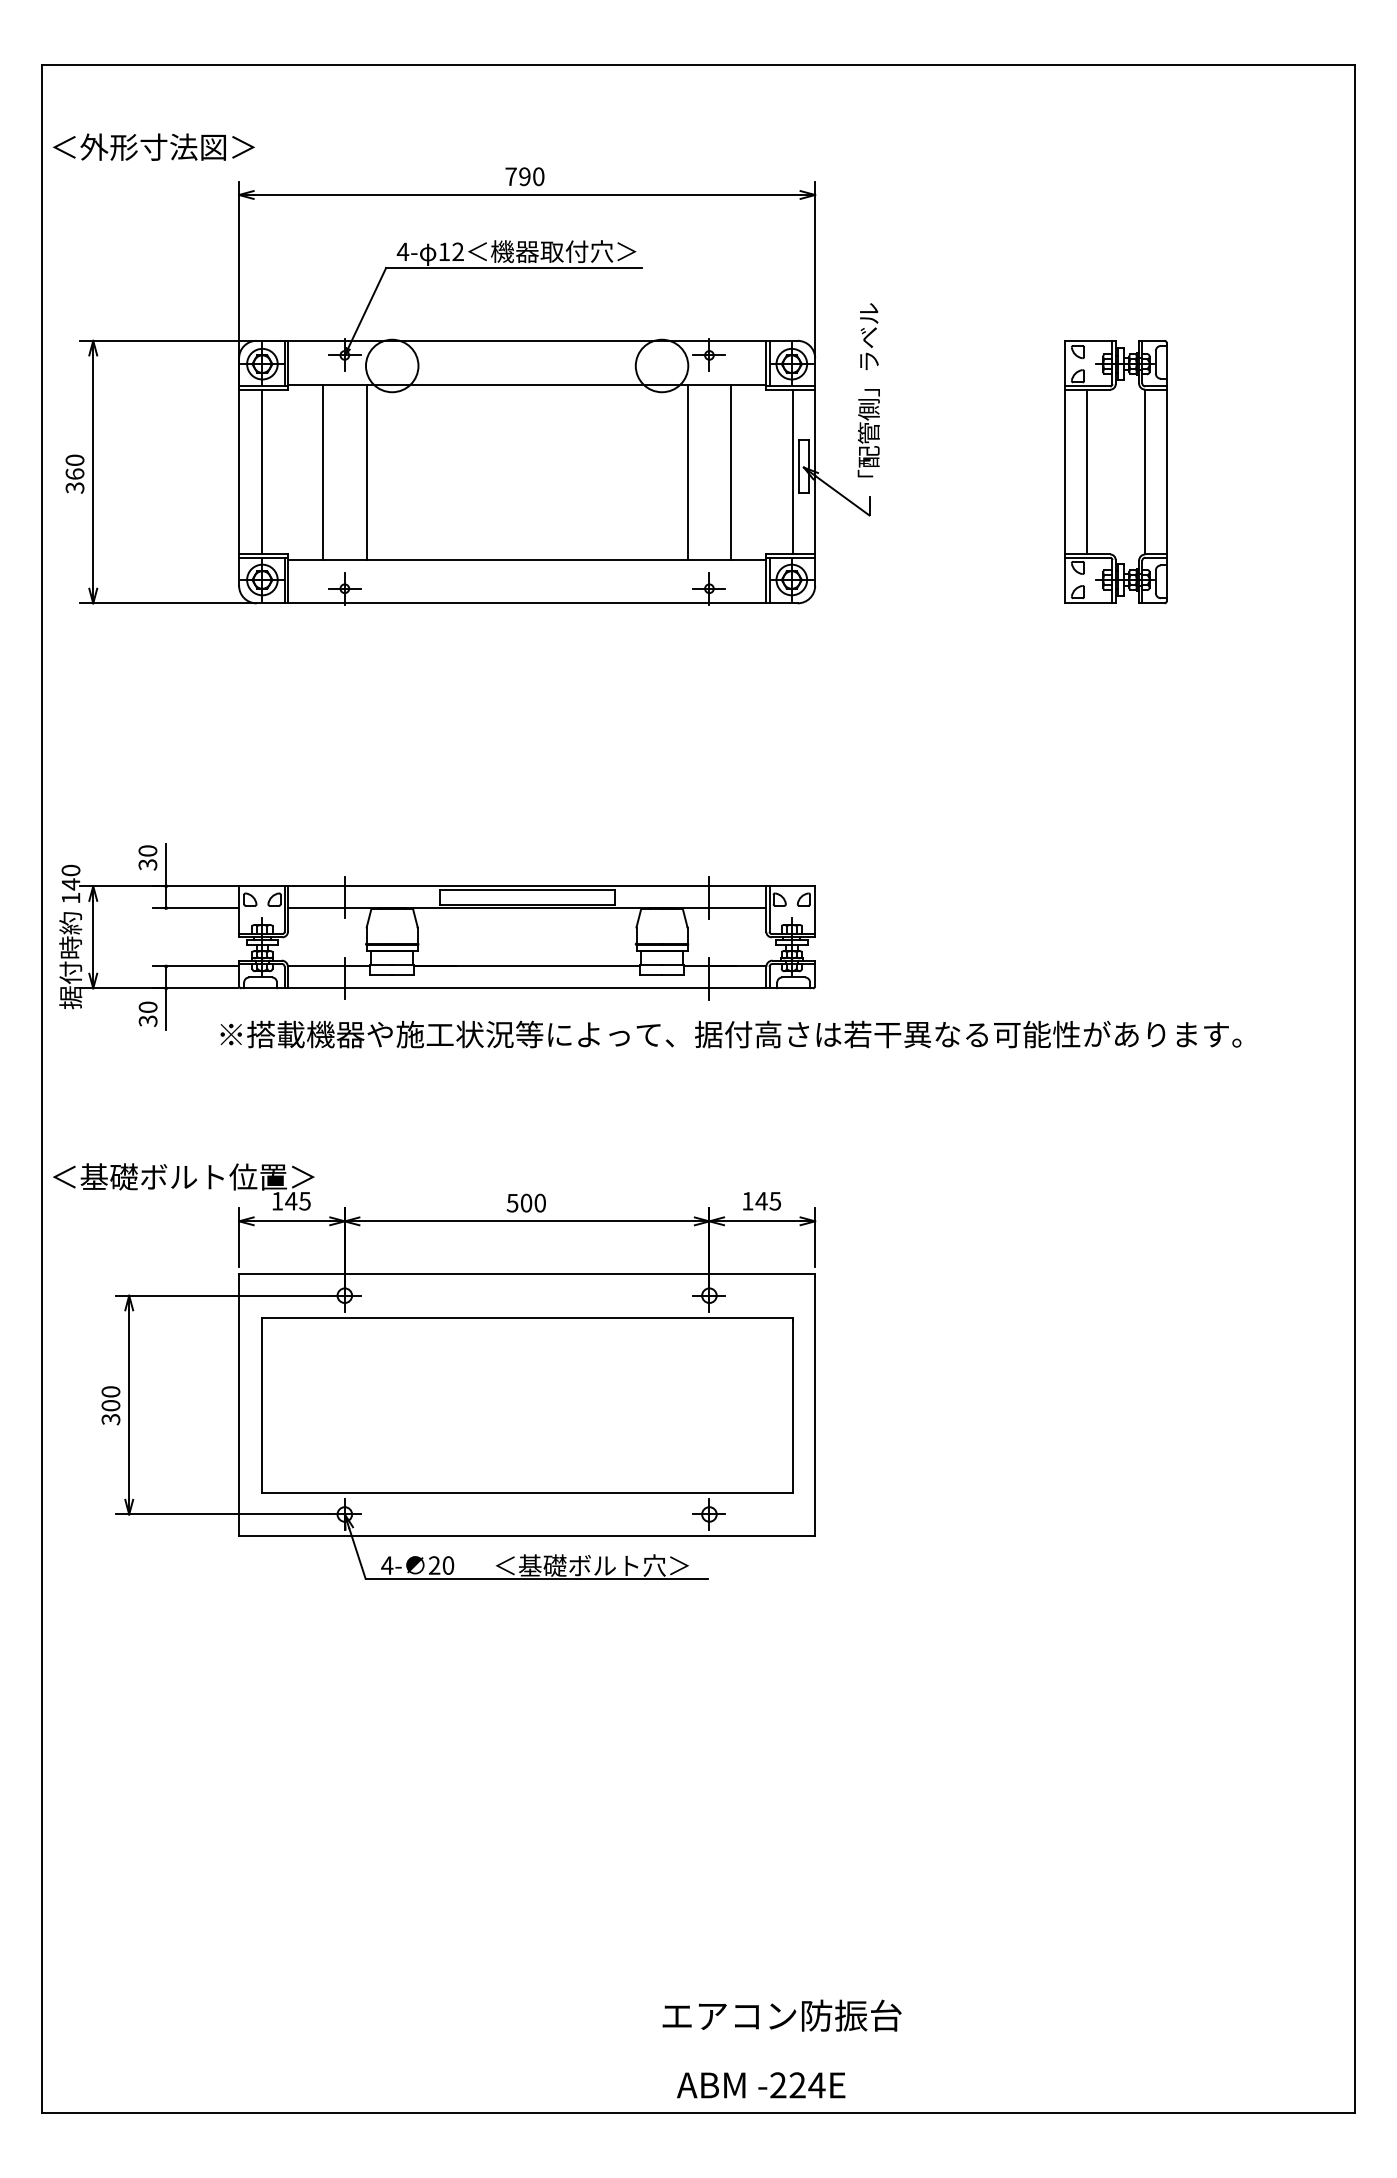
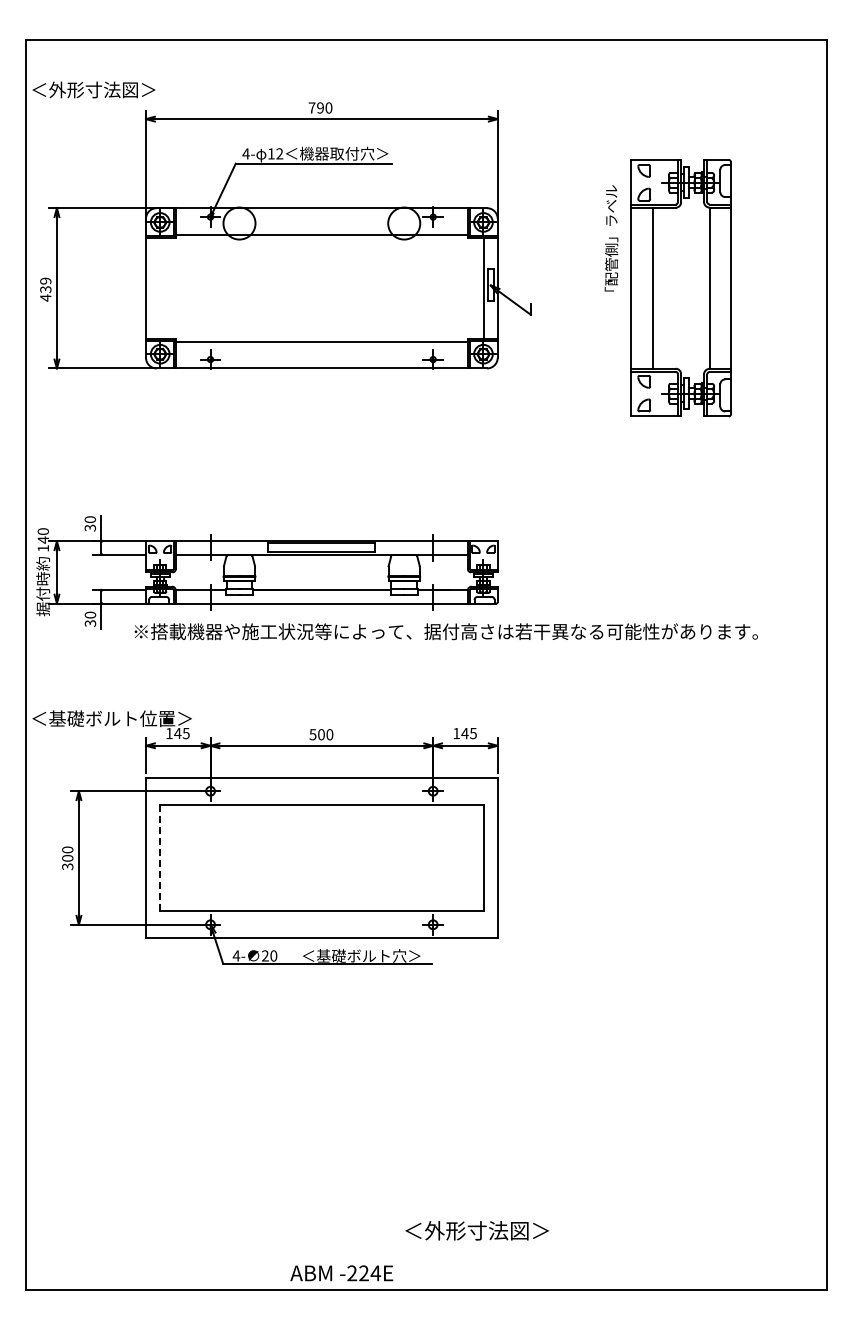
text: (868, 390) -> (611, 238), moved
line: (323, 470) -> (197, 287), removed
line: (366, 470) -> (223, 287), removed
line: (687, 470) -> (419, 287), removed
line: (731, 470) -> (446, 287), removed
line: (261, 472) -> (159, 288), removed
part: (1116, 472) -> (681, 288), size x1.6
text: (74, 474) -> (45, 289), 360 -> 439
line: (261, 1404) -> (159, 857), solid -> dashed
text: (782, 2015) -> (477, 1230), エアコン防振台 -> ＜外形寸法図＞
text: (760, 2085) -> (341, 1273), moved

